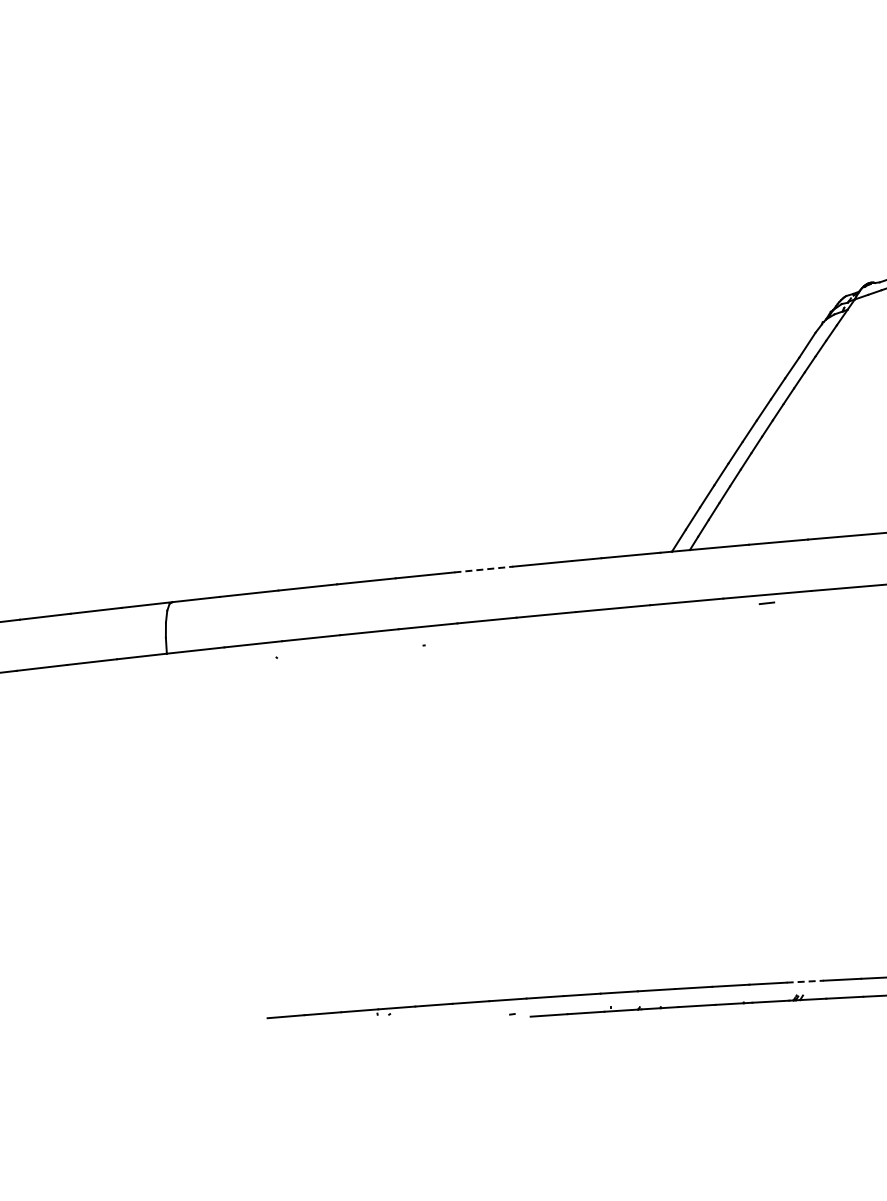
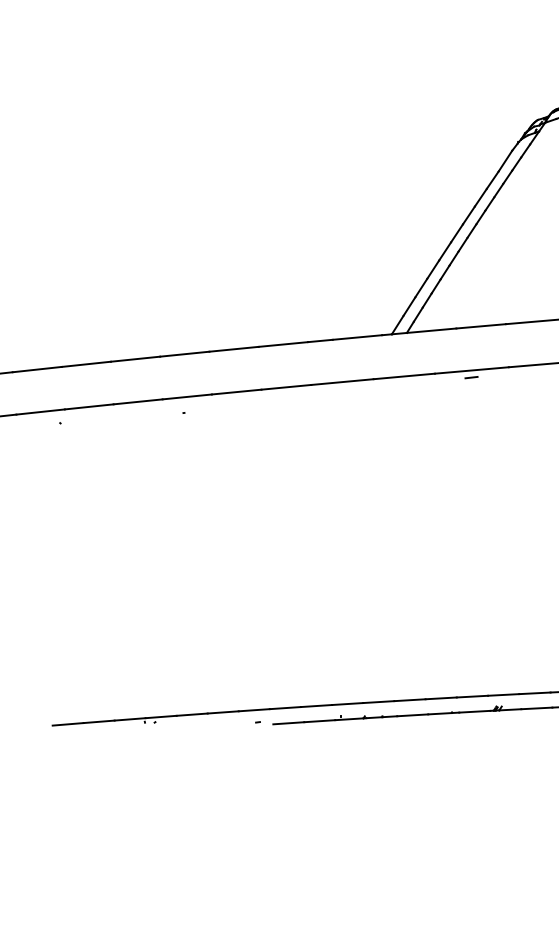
line: (483, 569) -> (233, 349), dashed -> solid
line: (805, 981) -> (503, 694), dashed -> solid

